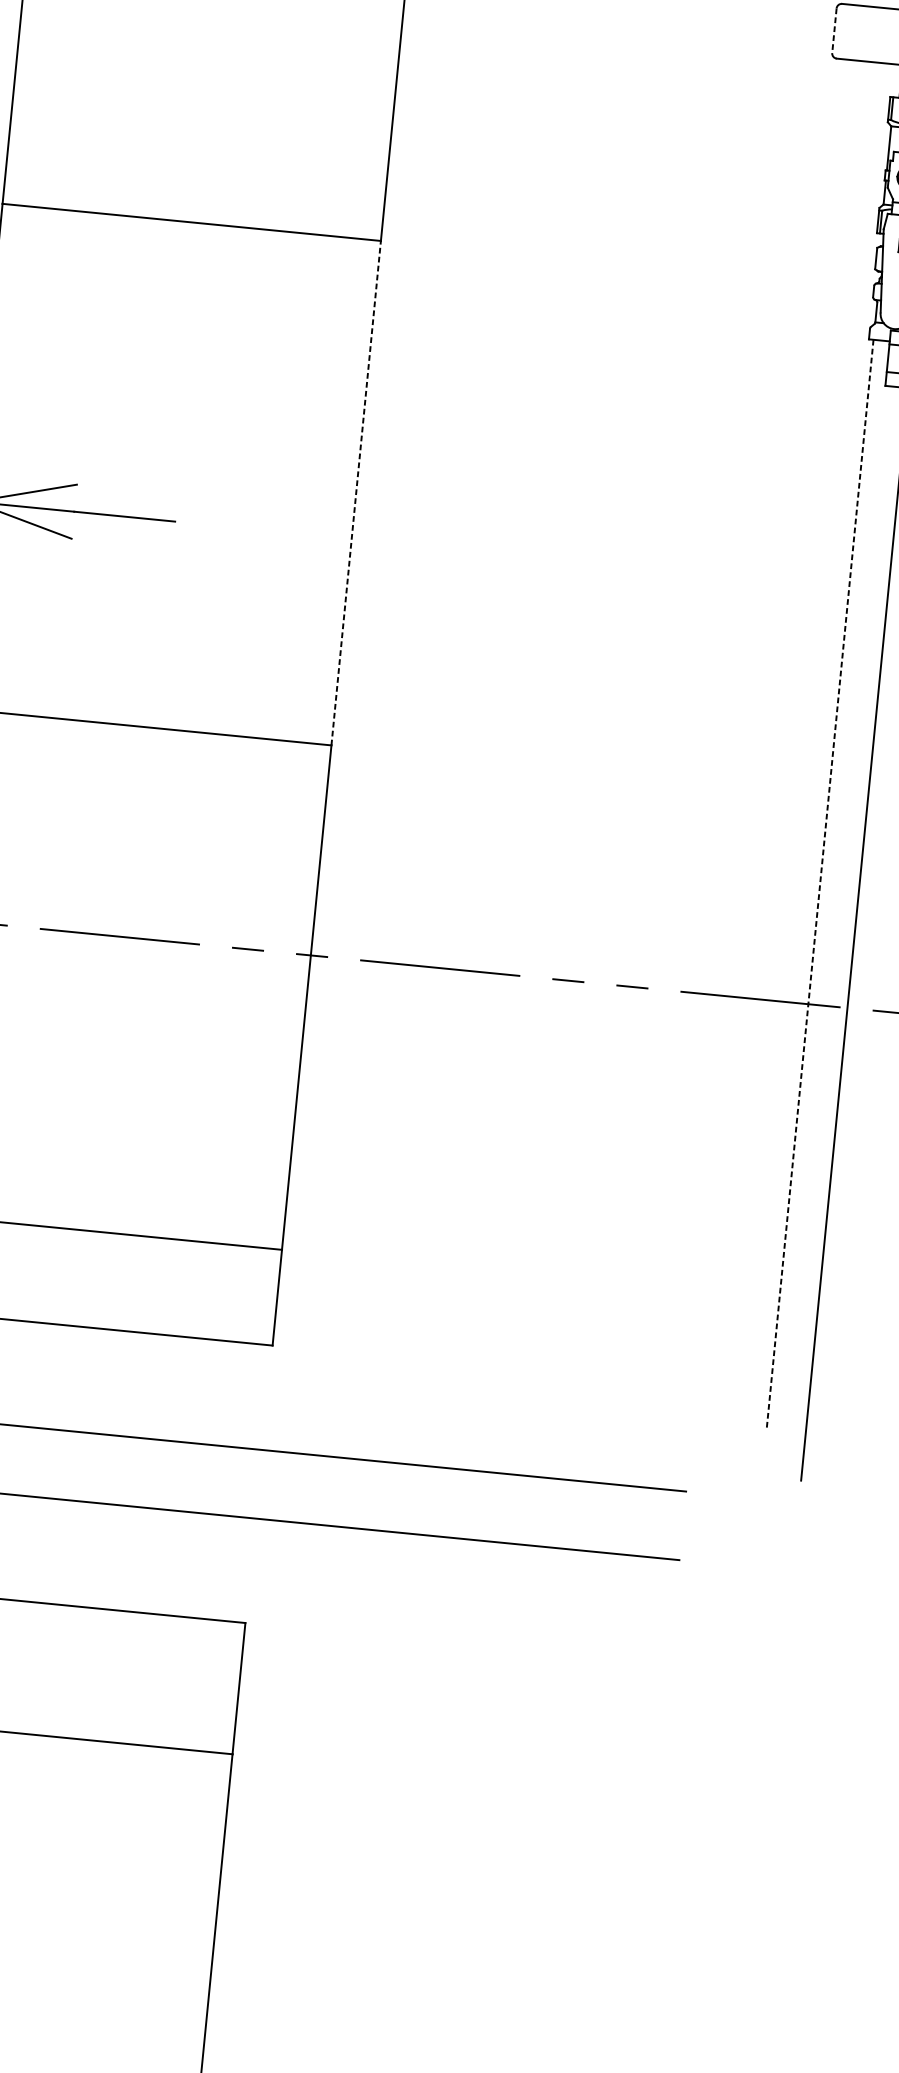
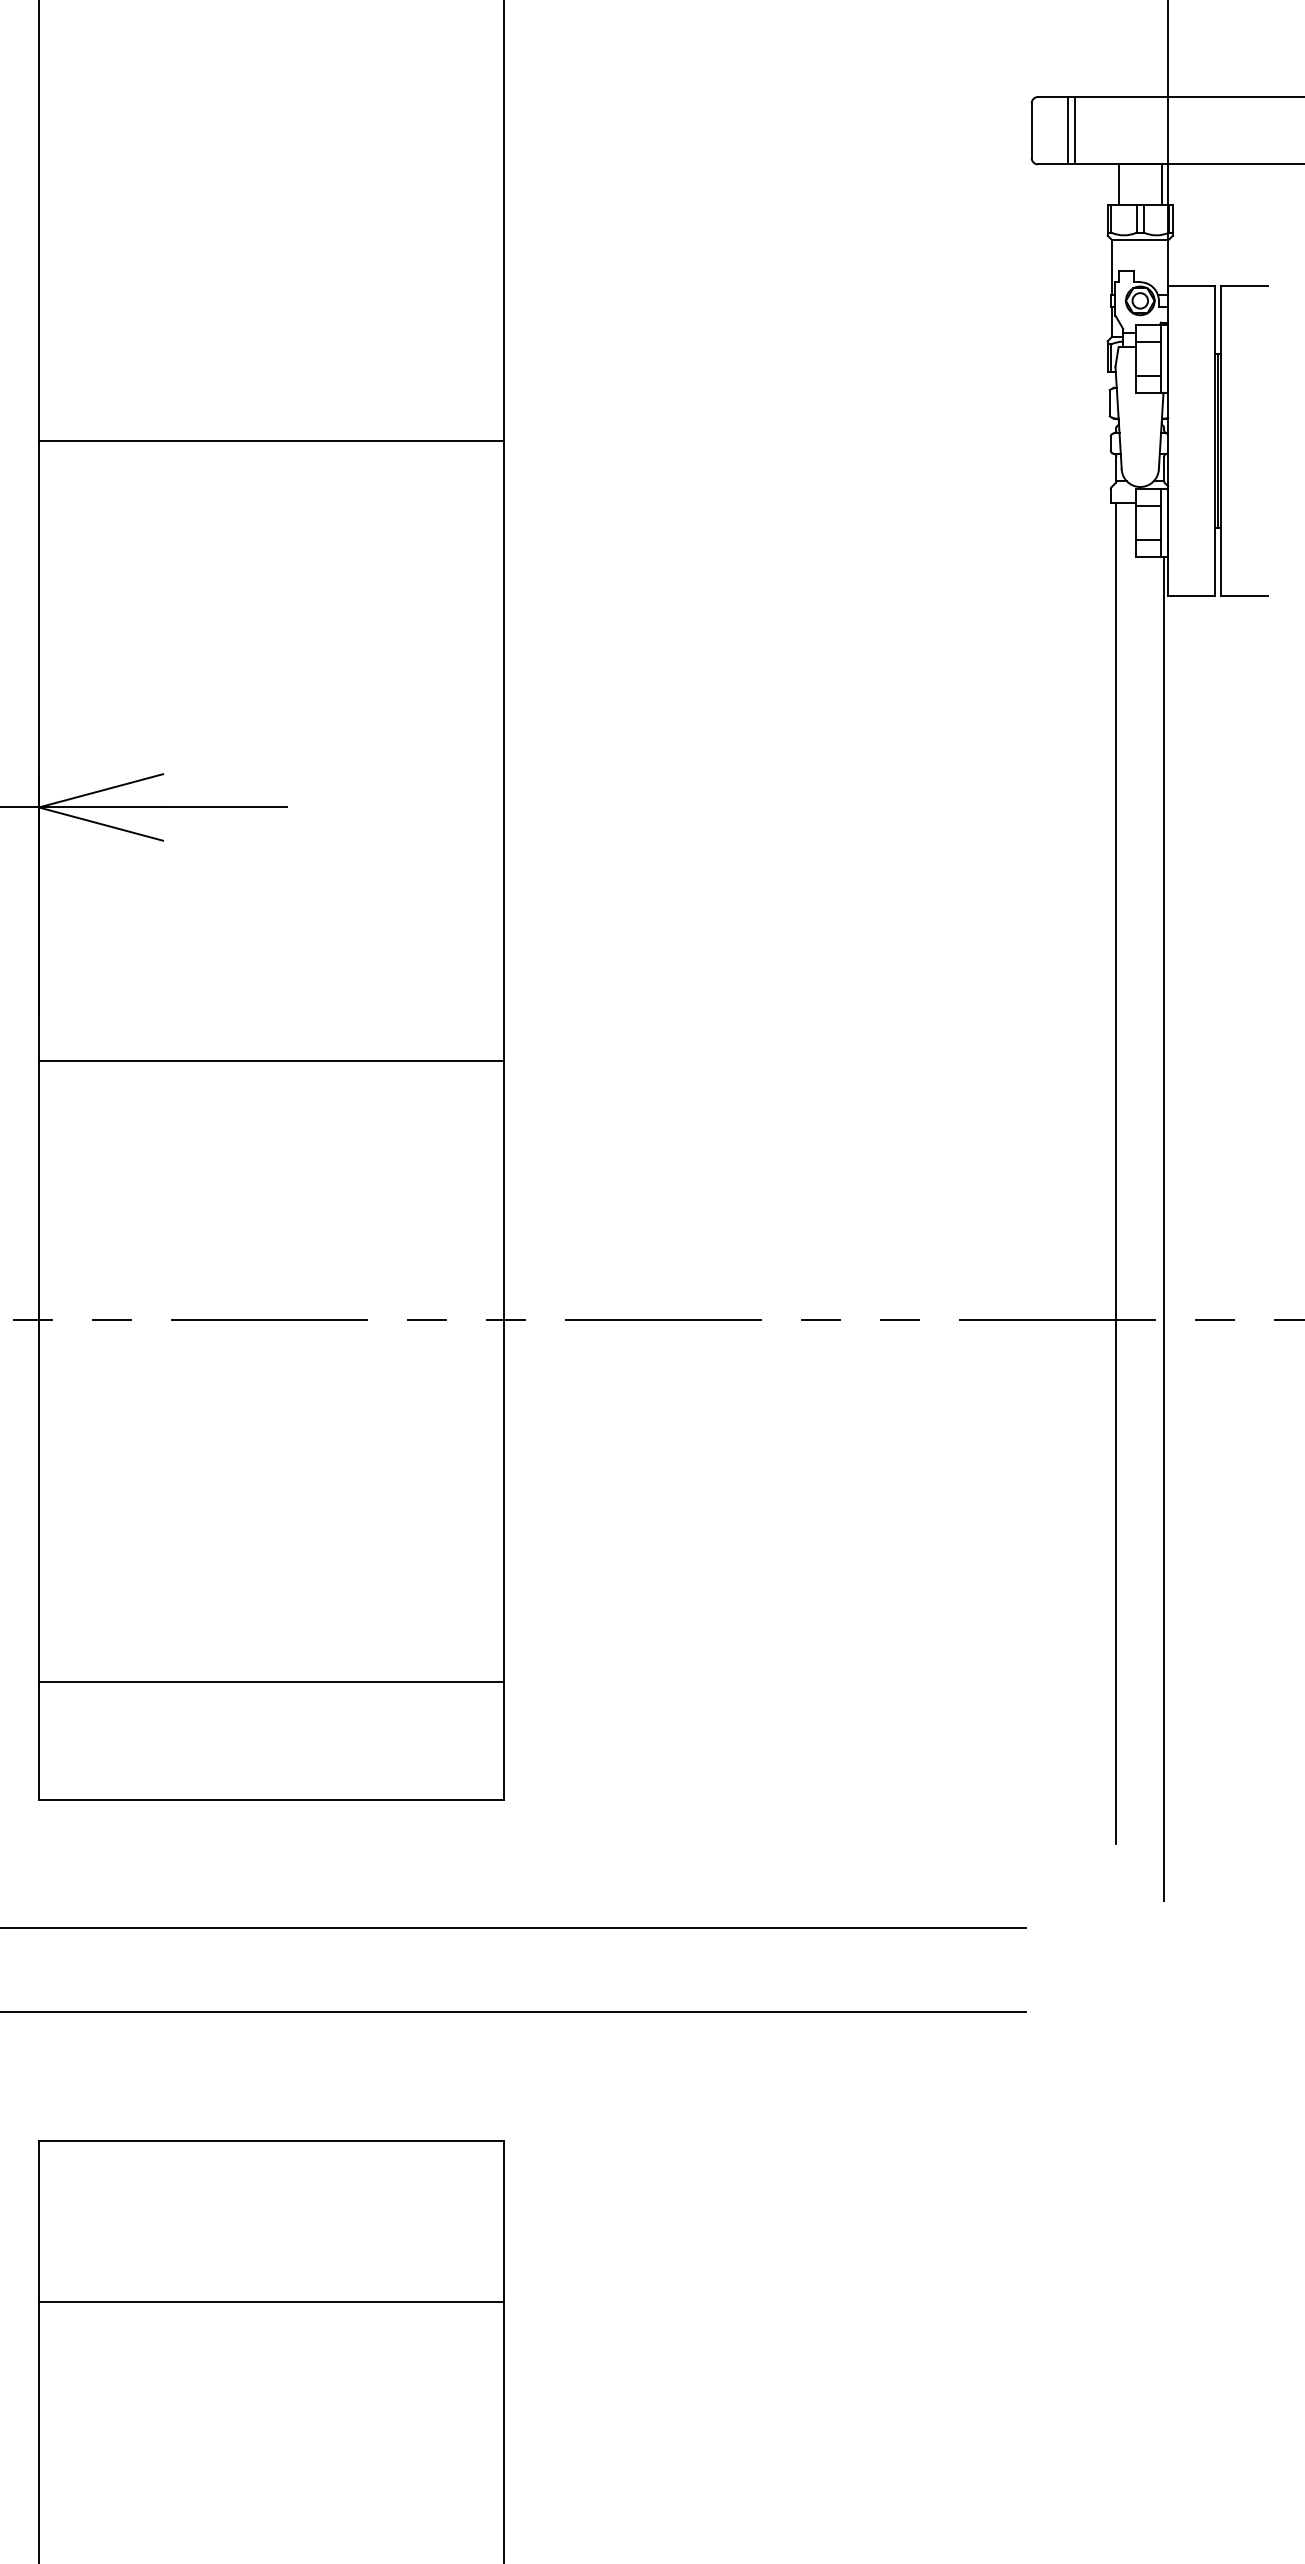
line: (834, 31) -> (1031, 131), dashed -> solid
line: (863, 33) -> (1067, 130), added
line: (870, 34) -> (1075, 130), added
line: (356, 492) -> (504, 750), dashed -> solid
line: (820, 885) -> (1116, 1173), dashed -> solid

